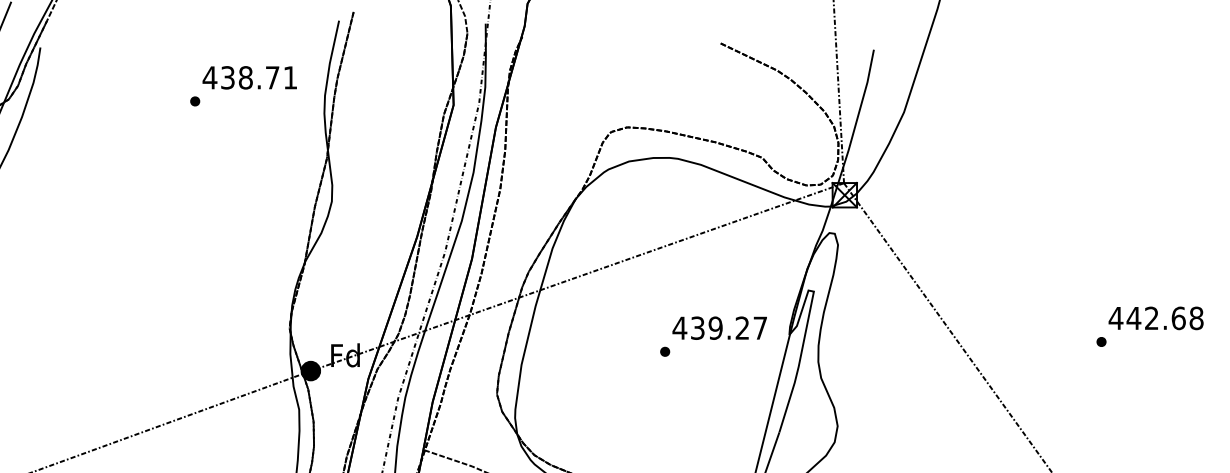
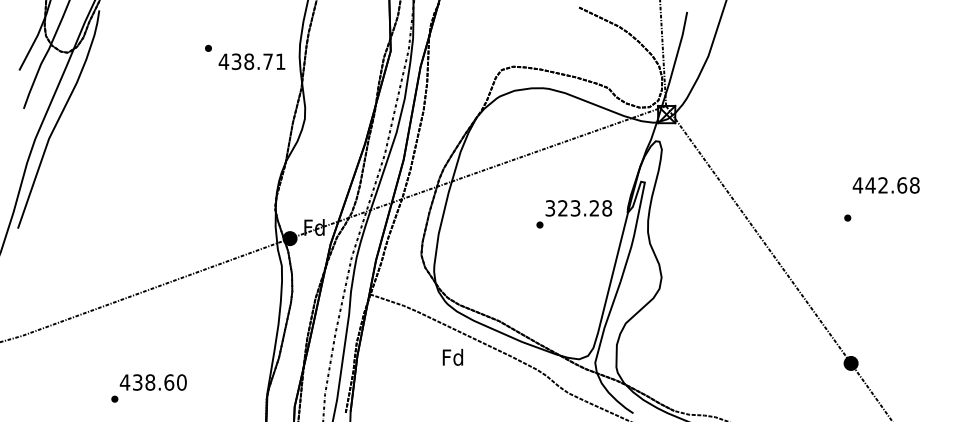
text: (249, 77) -> (251, 61), moved
text: (1155, 318) -> (885, 185), moved
text: (719, 328) -> (578, 208), 439.27 -> 323.28

